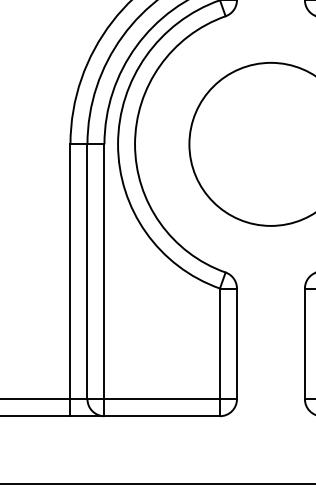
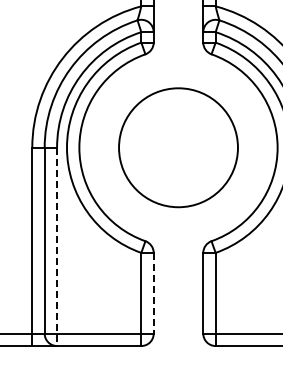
line: (105, 281) -> (57, 247), solid -> dashed
line: (236, 344) -> (153, 293), solid -> dashed

